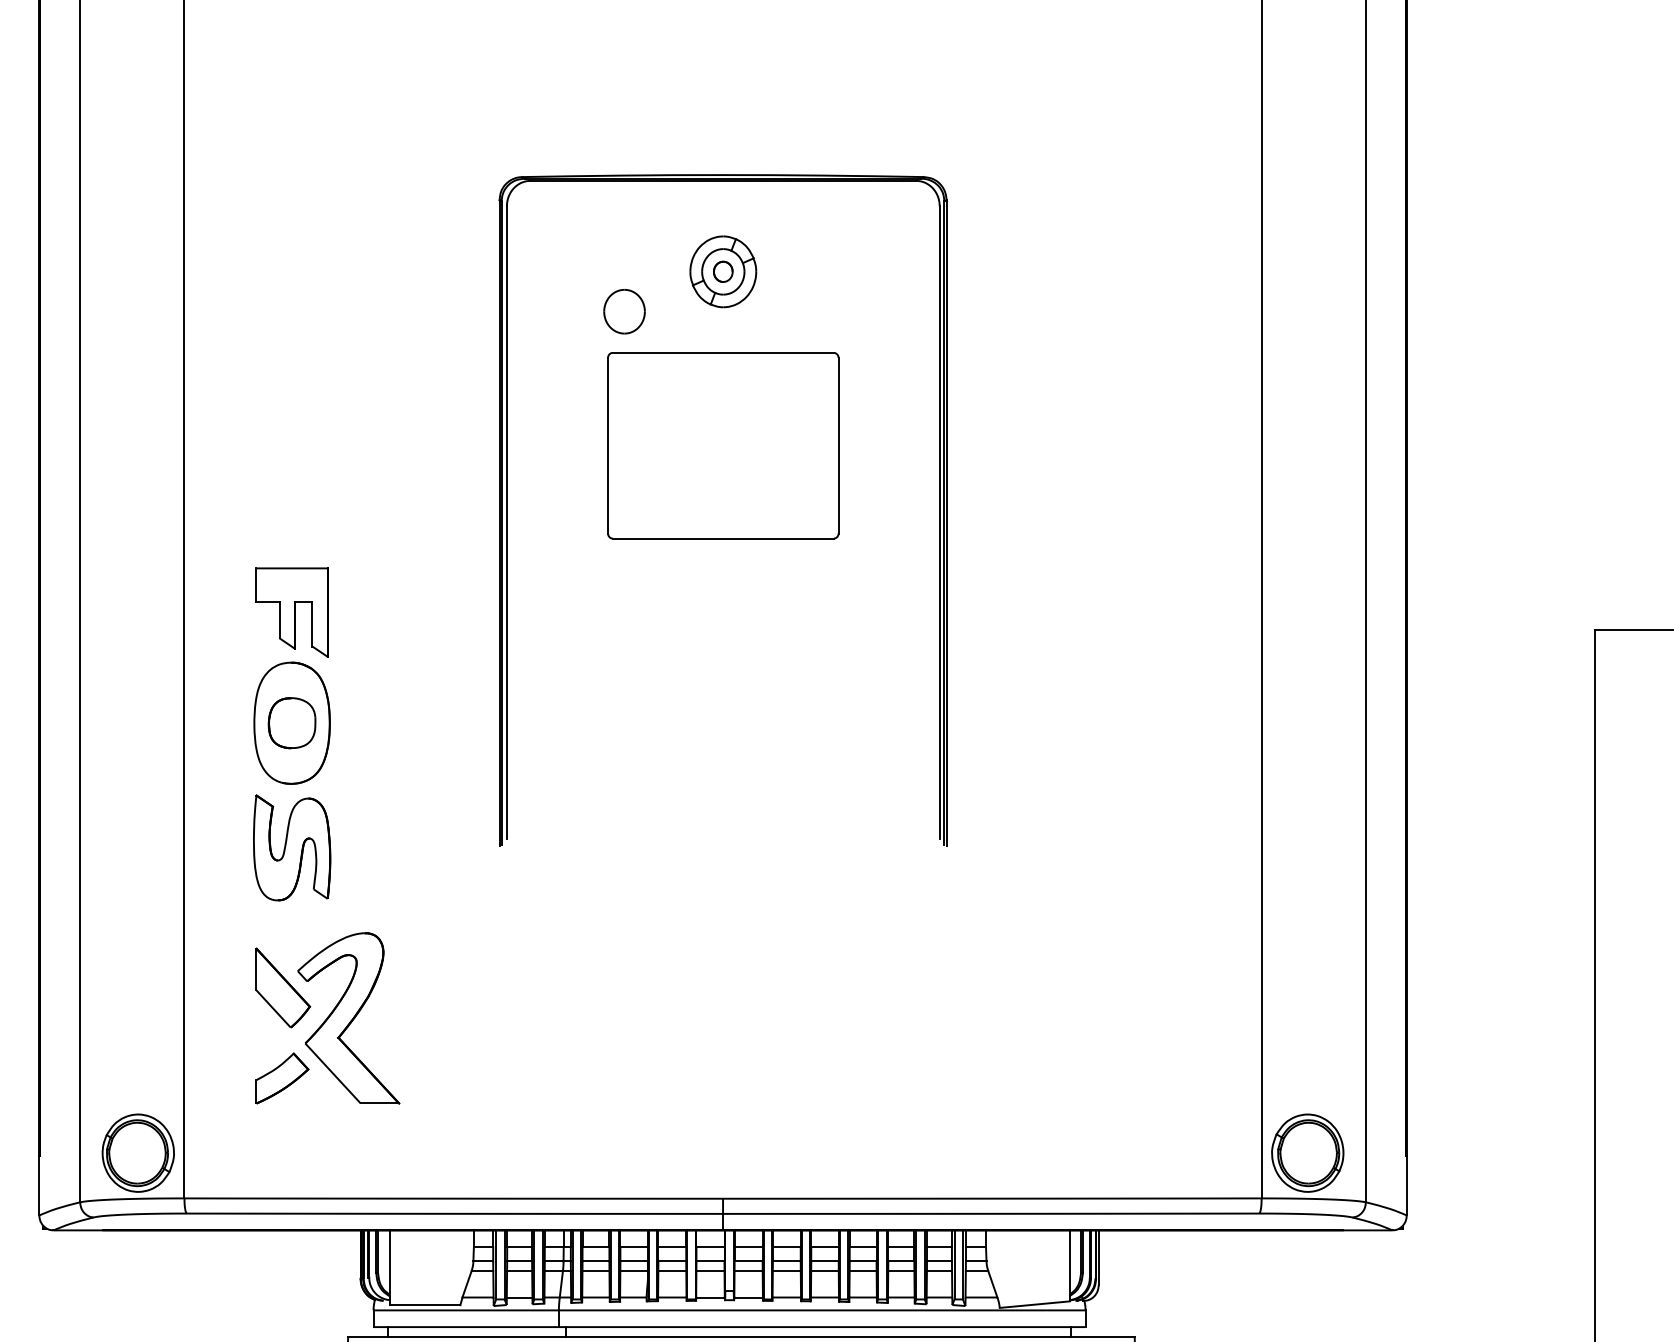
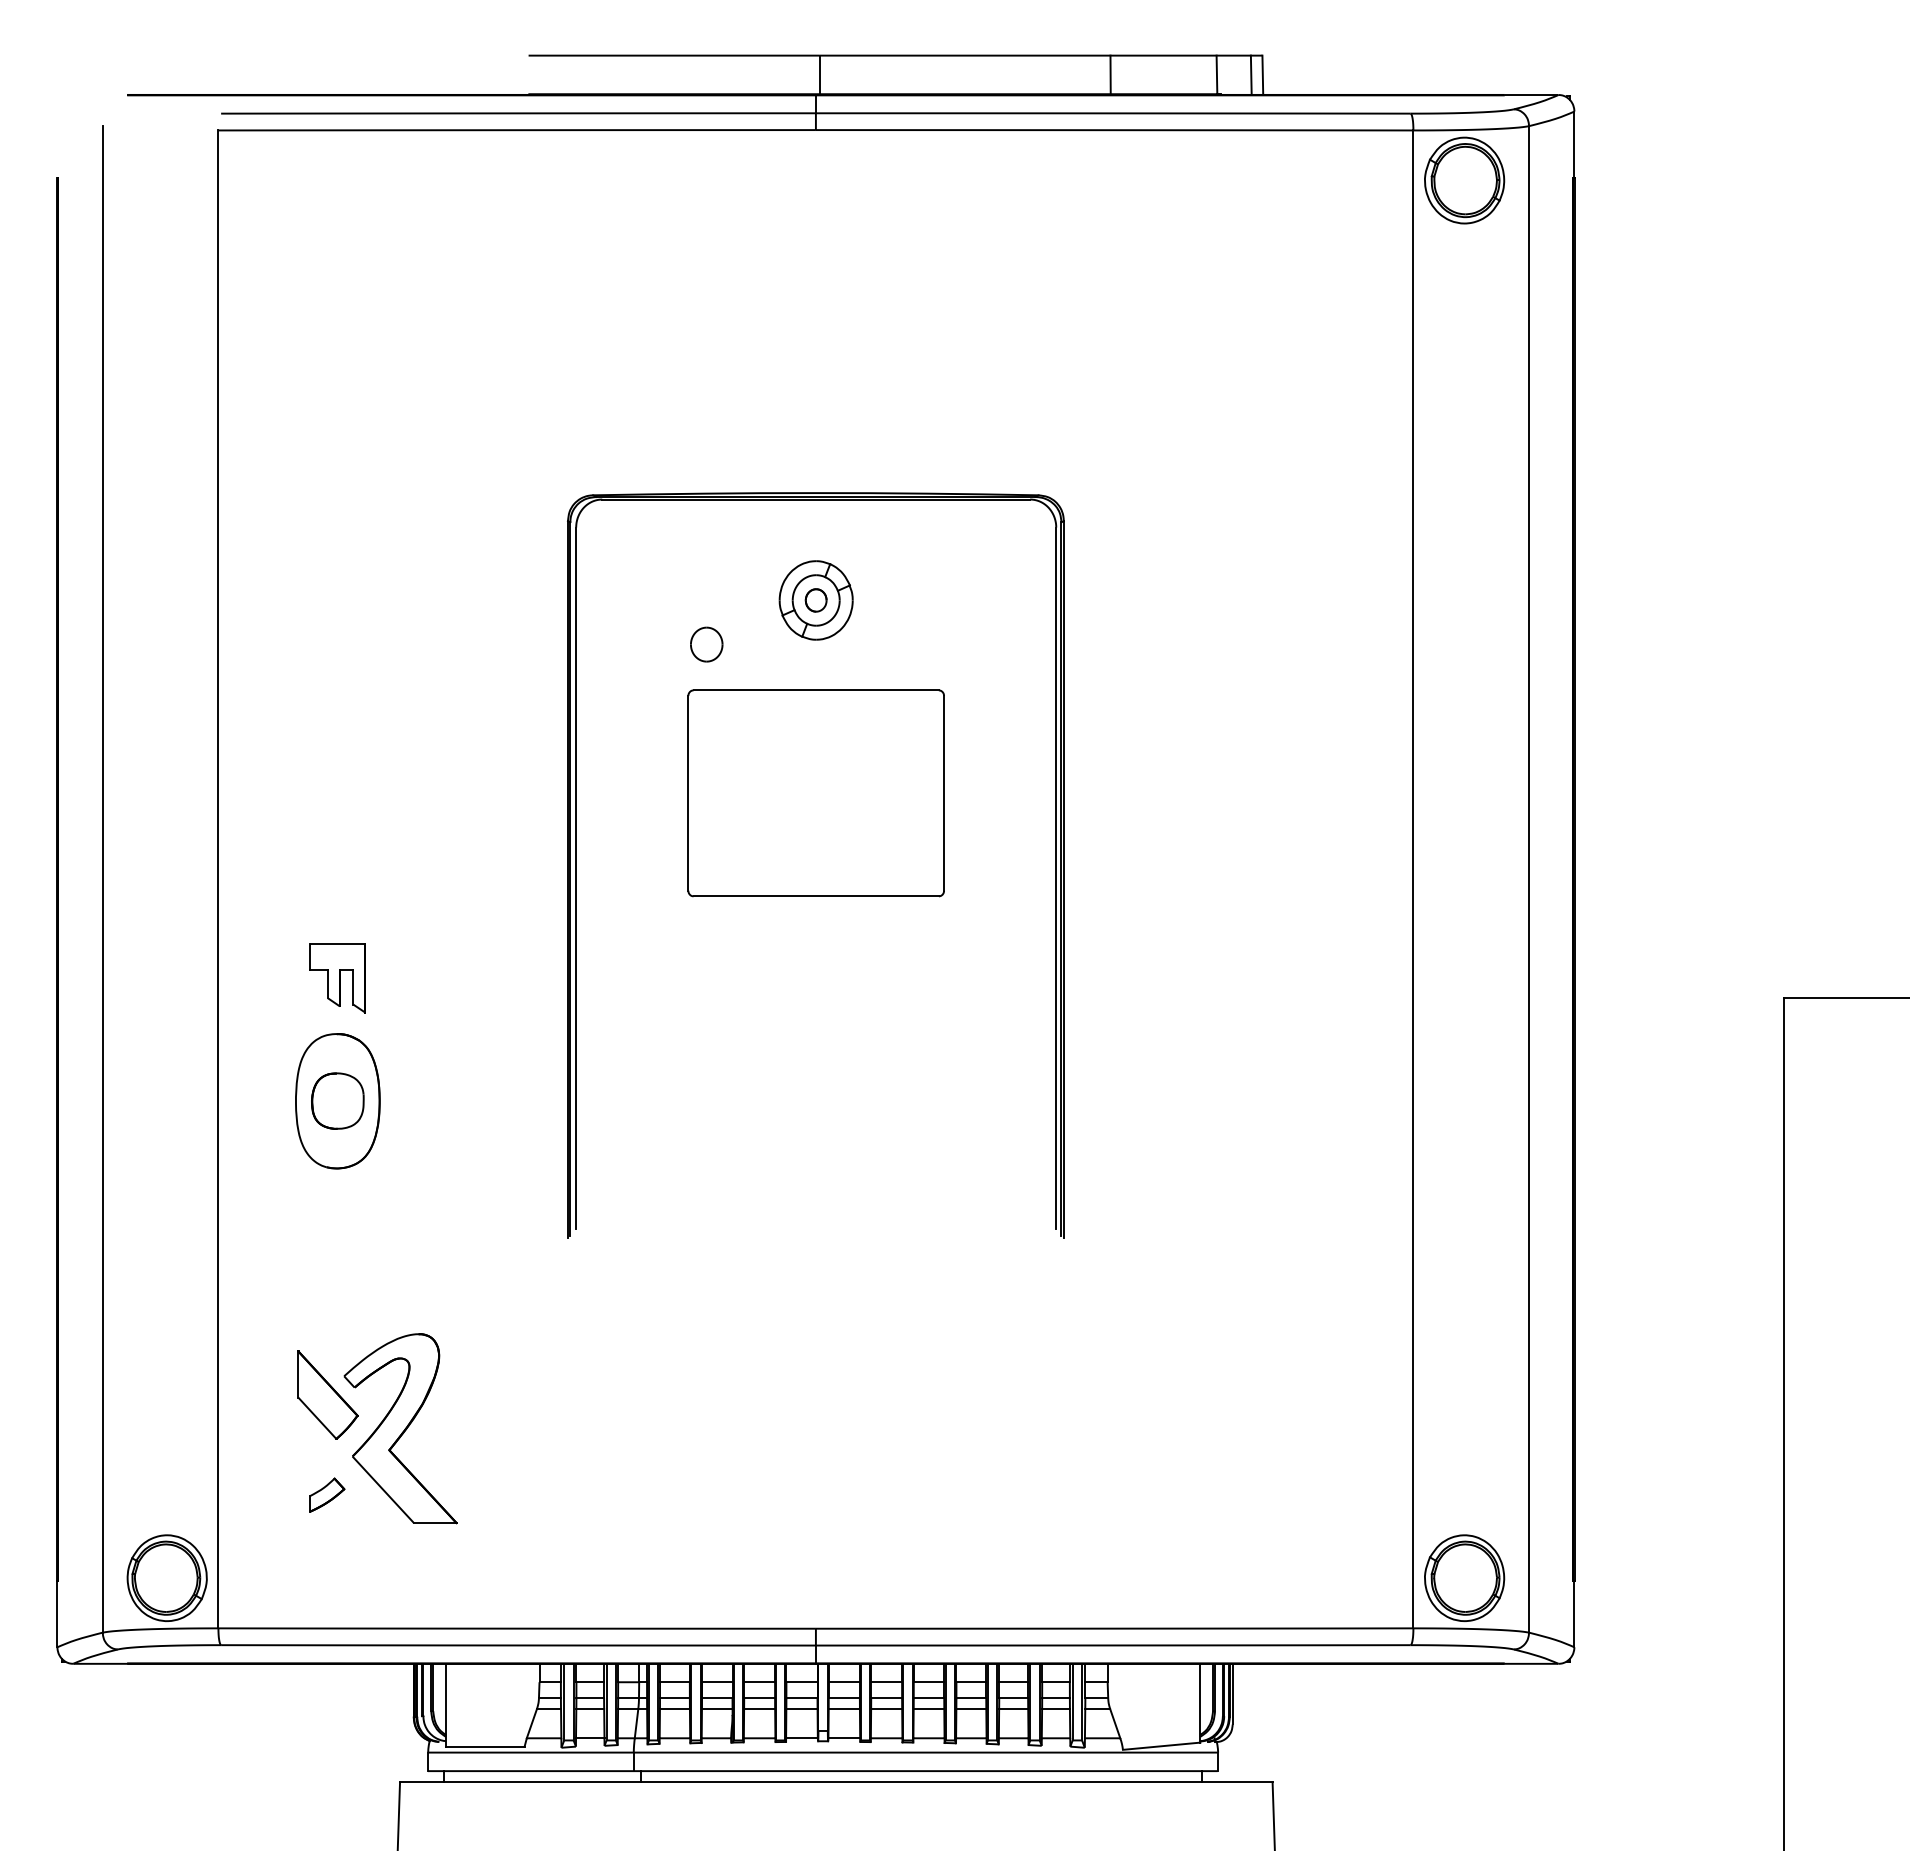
part: (624, 311) -> (706, 644), size x0.7
part: (291, 611) -> (337, 977), size x0.7
part: (291, 847) -> (337, 1239), removed
part: (281, 1077) -> (326, 1494), size x0.6

